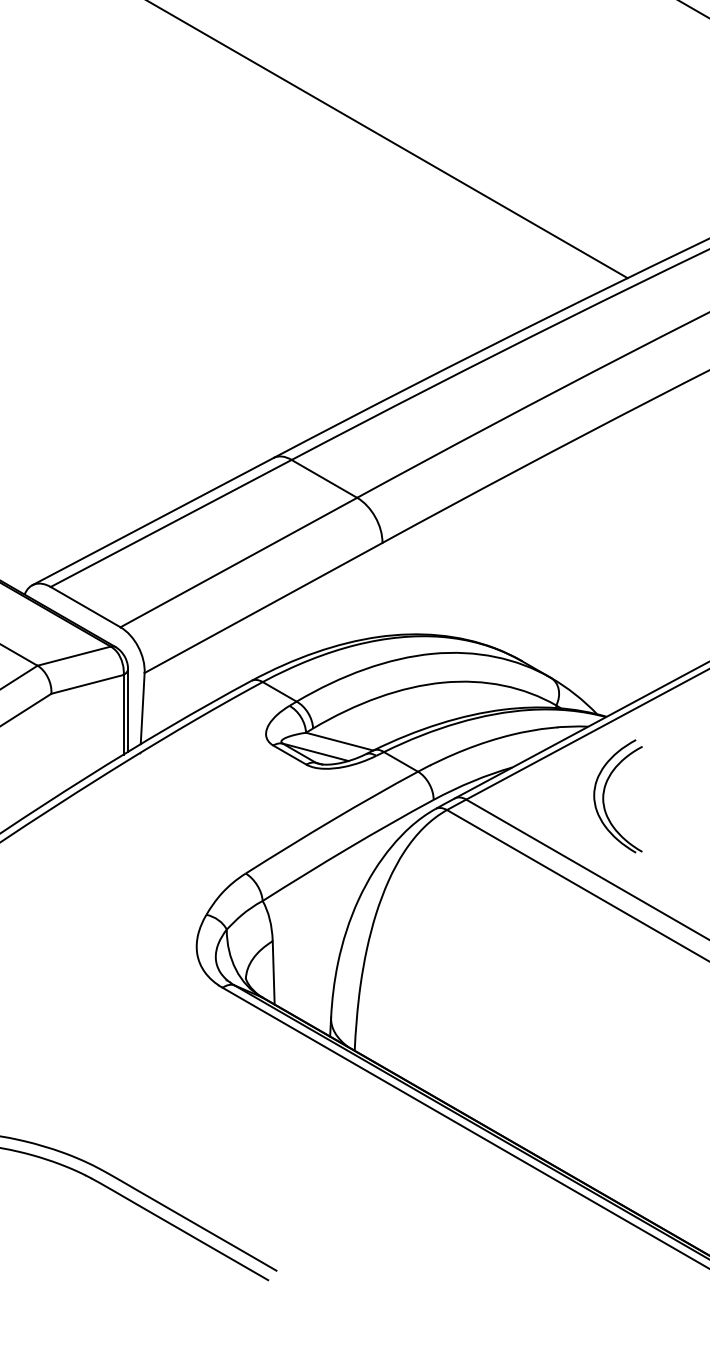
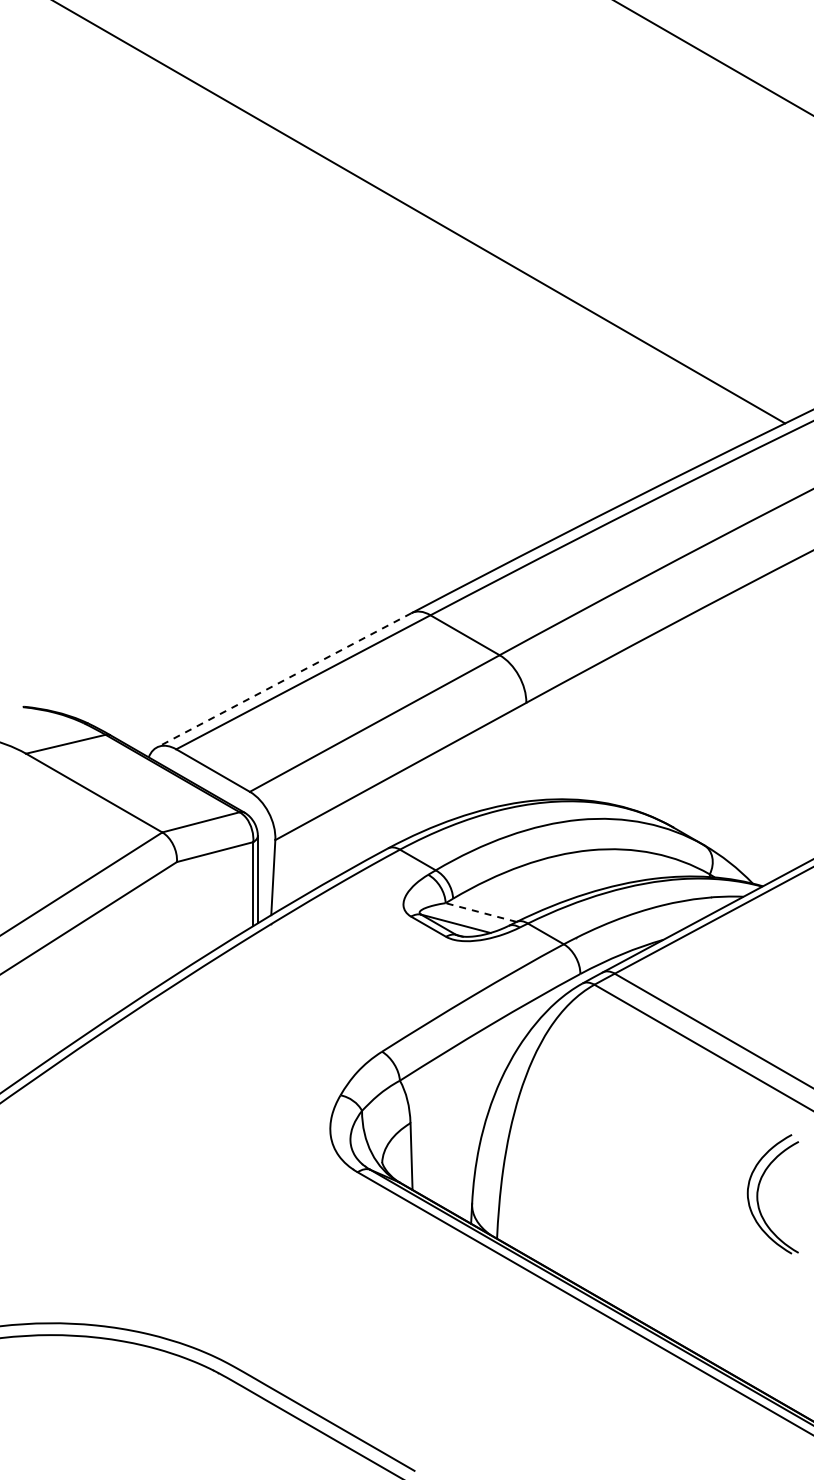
line: (153, 521) -> (284, 680), solid -> dashed
line: (339, 741) -> (481, 912), solid -> dashed
part: (604, 796) -> (758, 1194), moved

